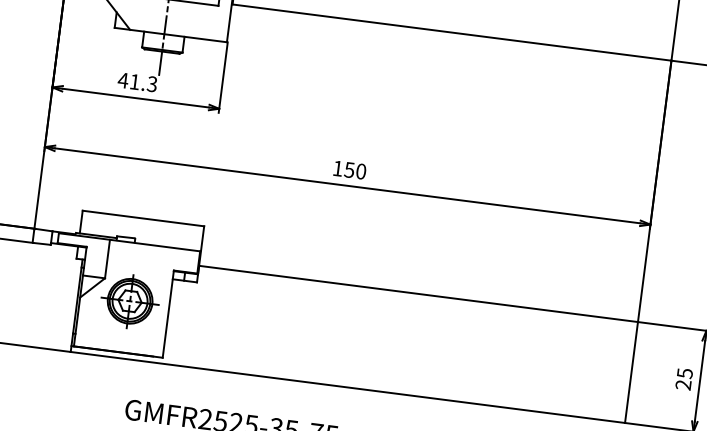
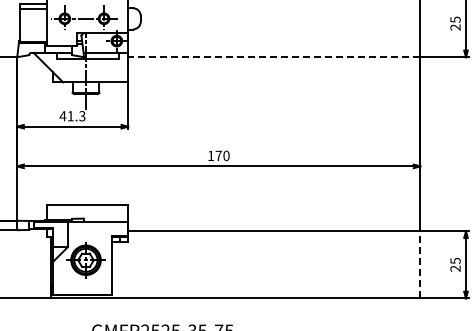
line: (450, 32) -> (273, 57), solid -> dashed
text: (349, 169) -> (218, 155), 150 -> 170
line: (631, 371) -> (420, 264), solid -> dashed

